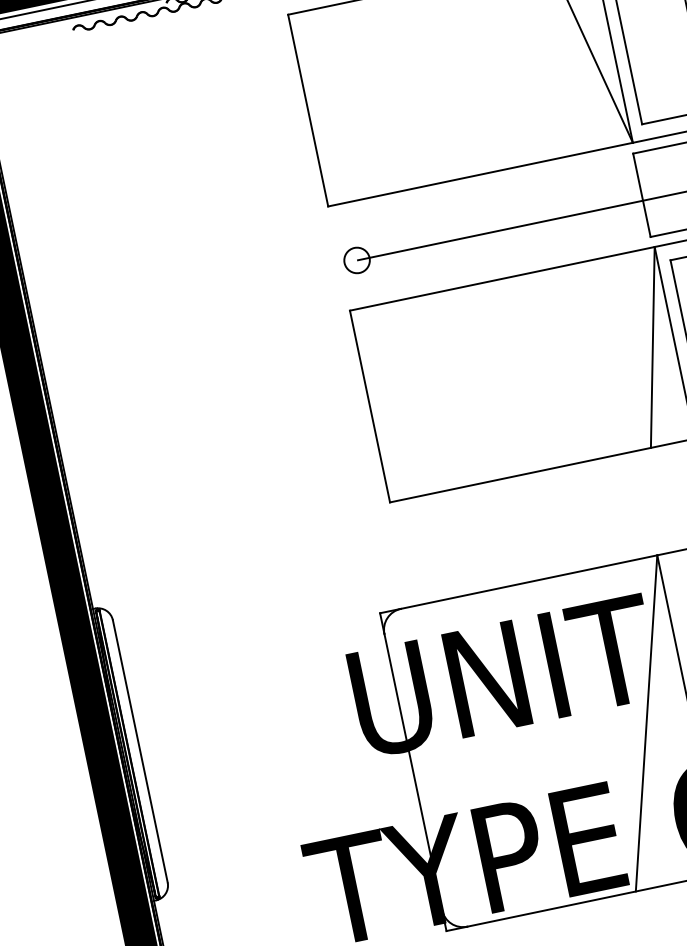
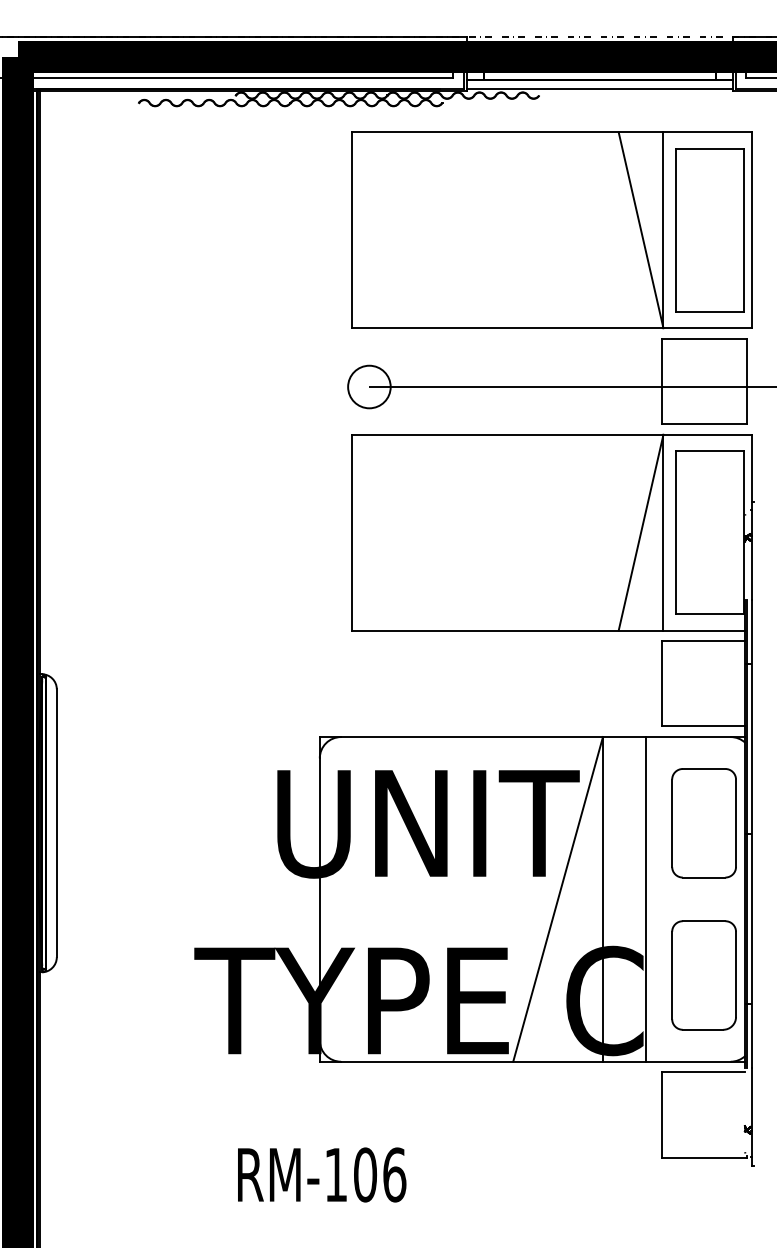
circle: (357, 259) -> (369, 386), size x1.67

